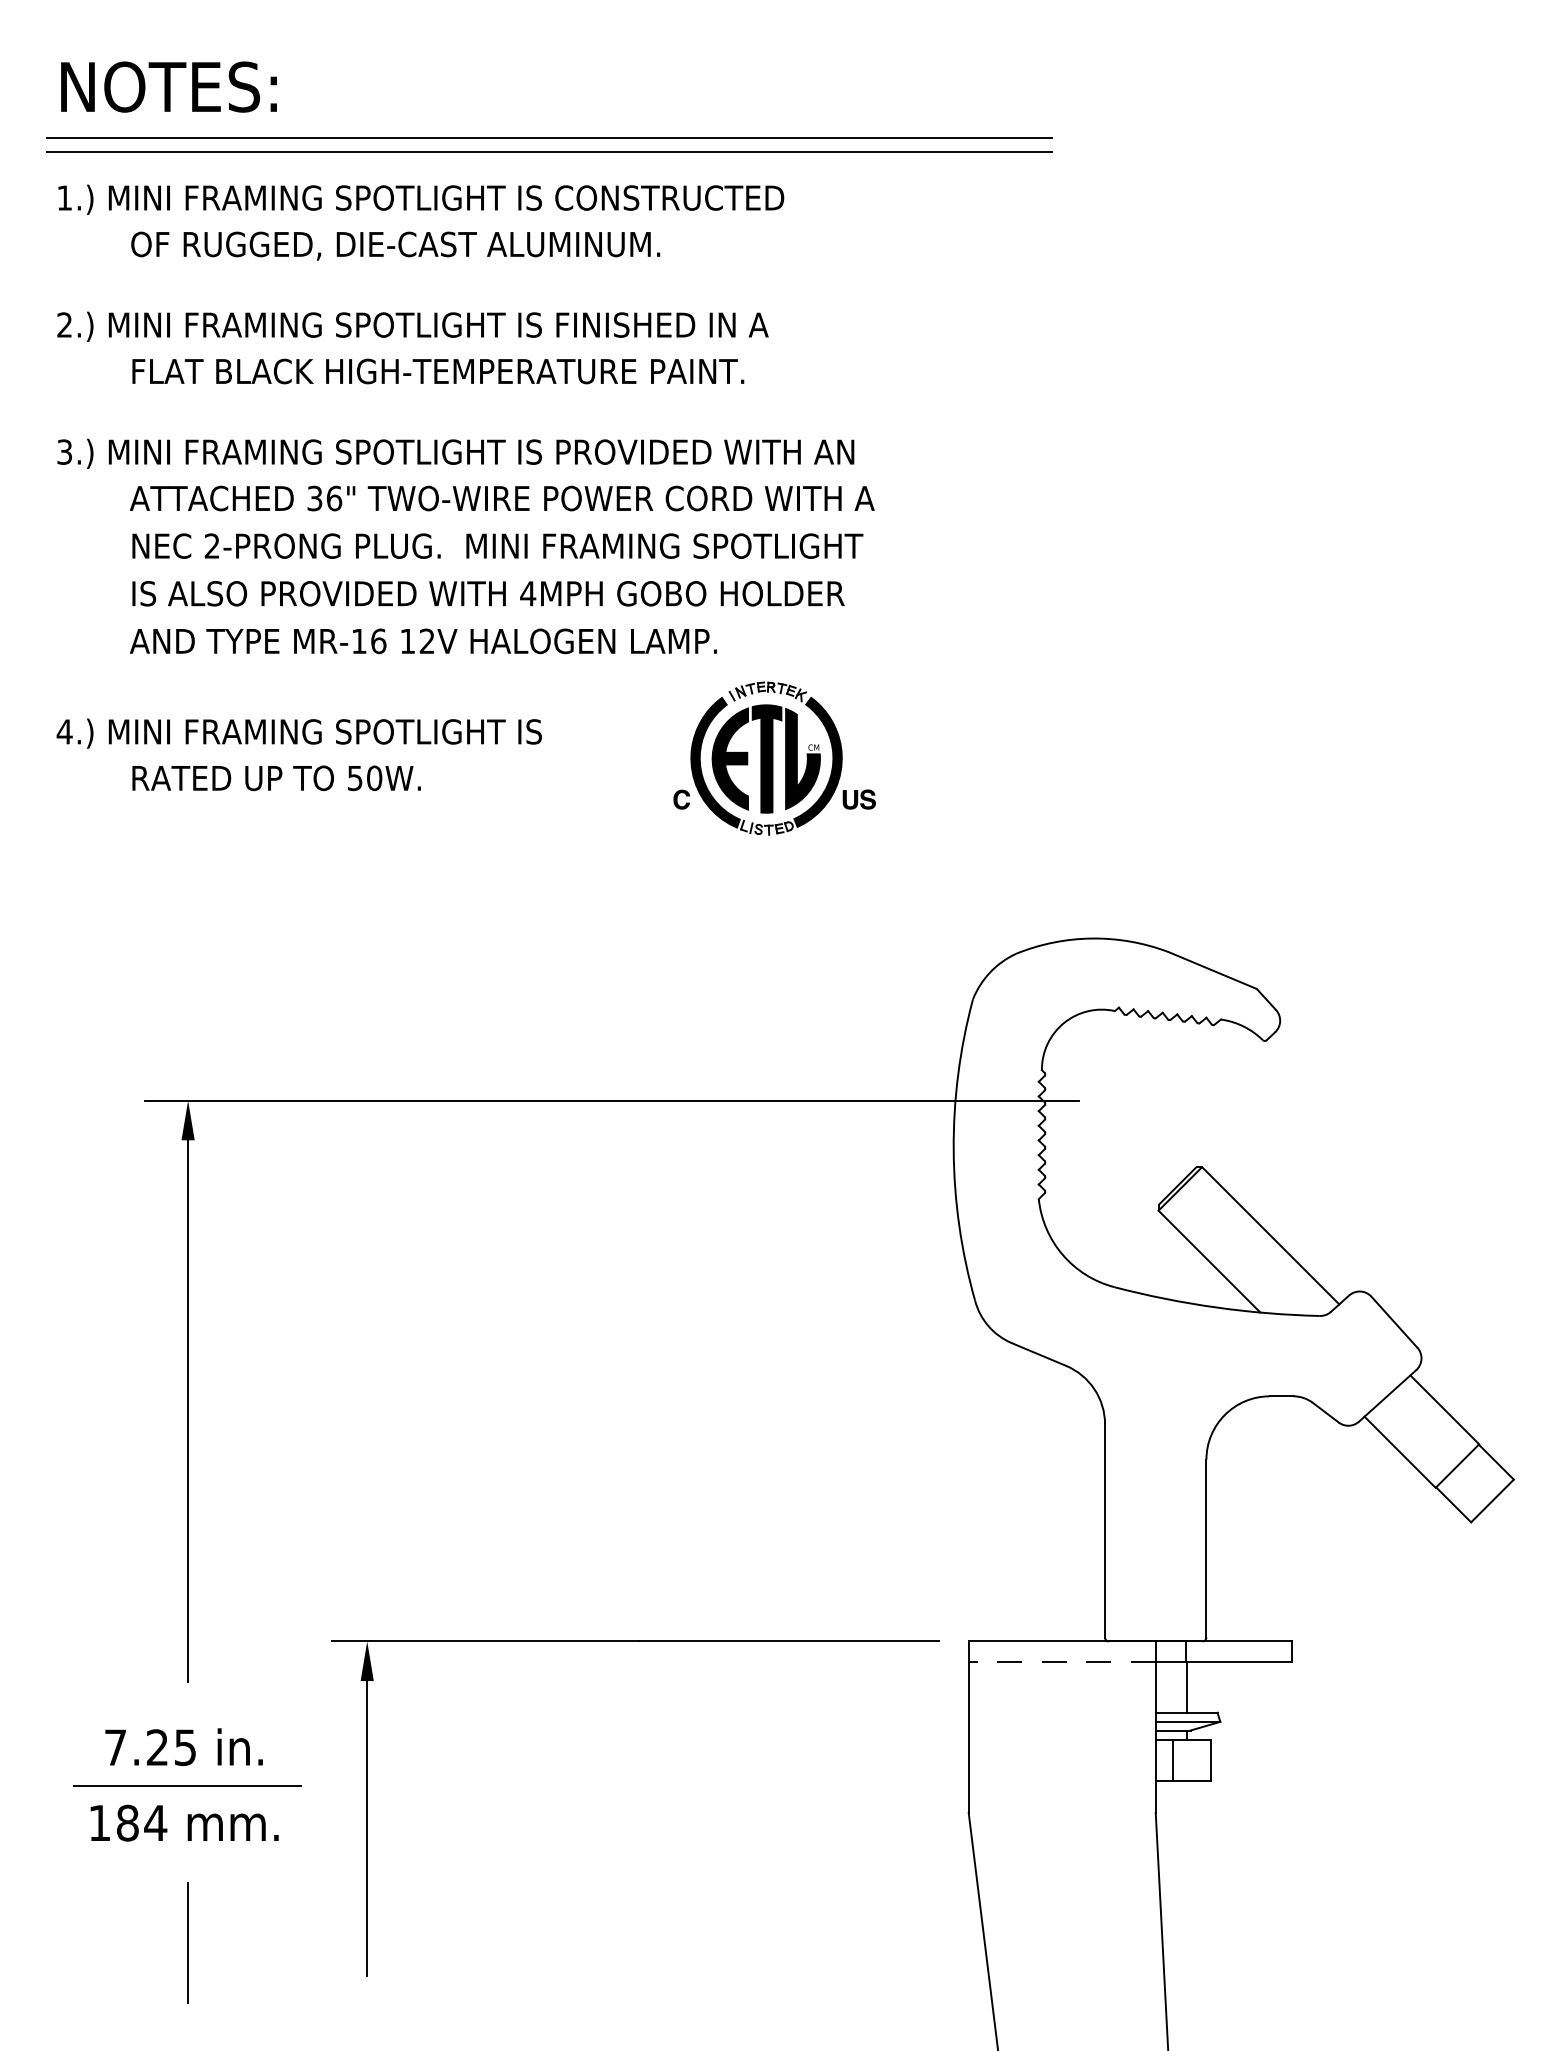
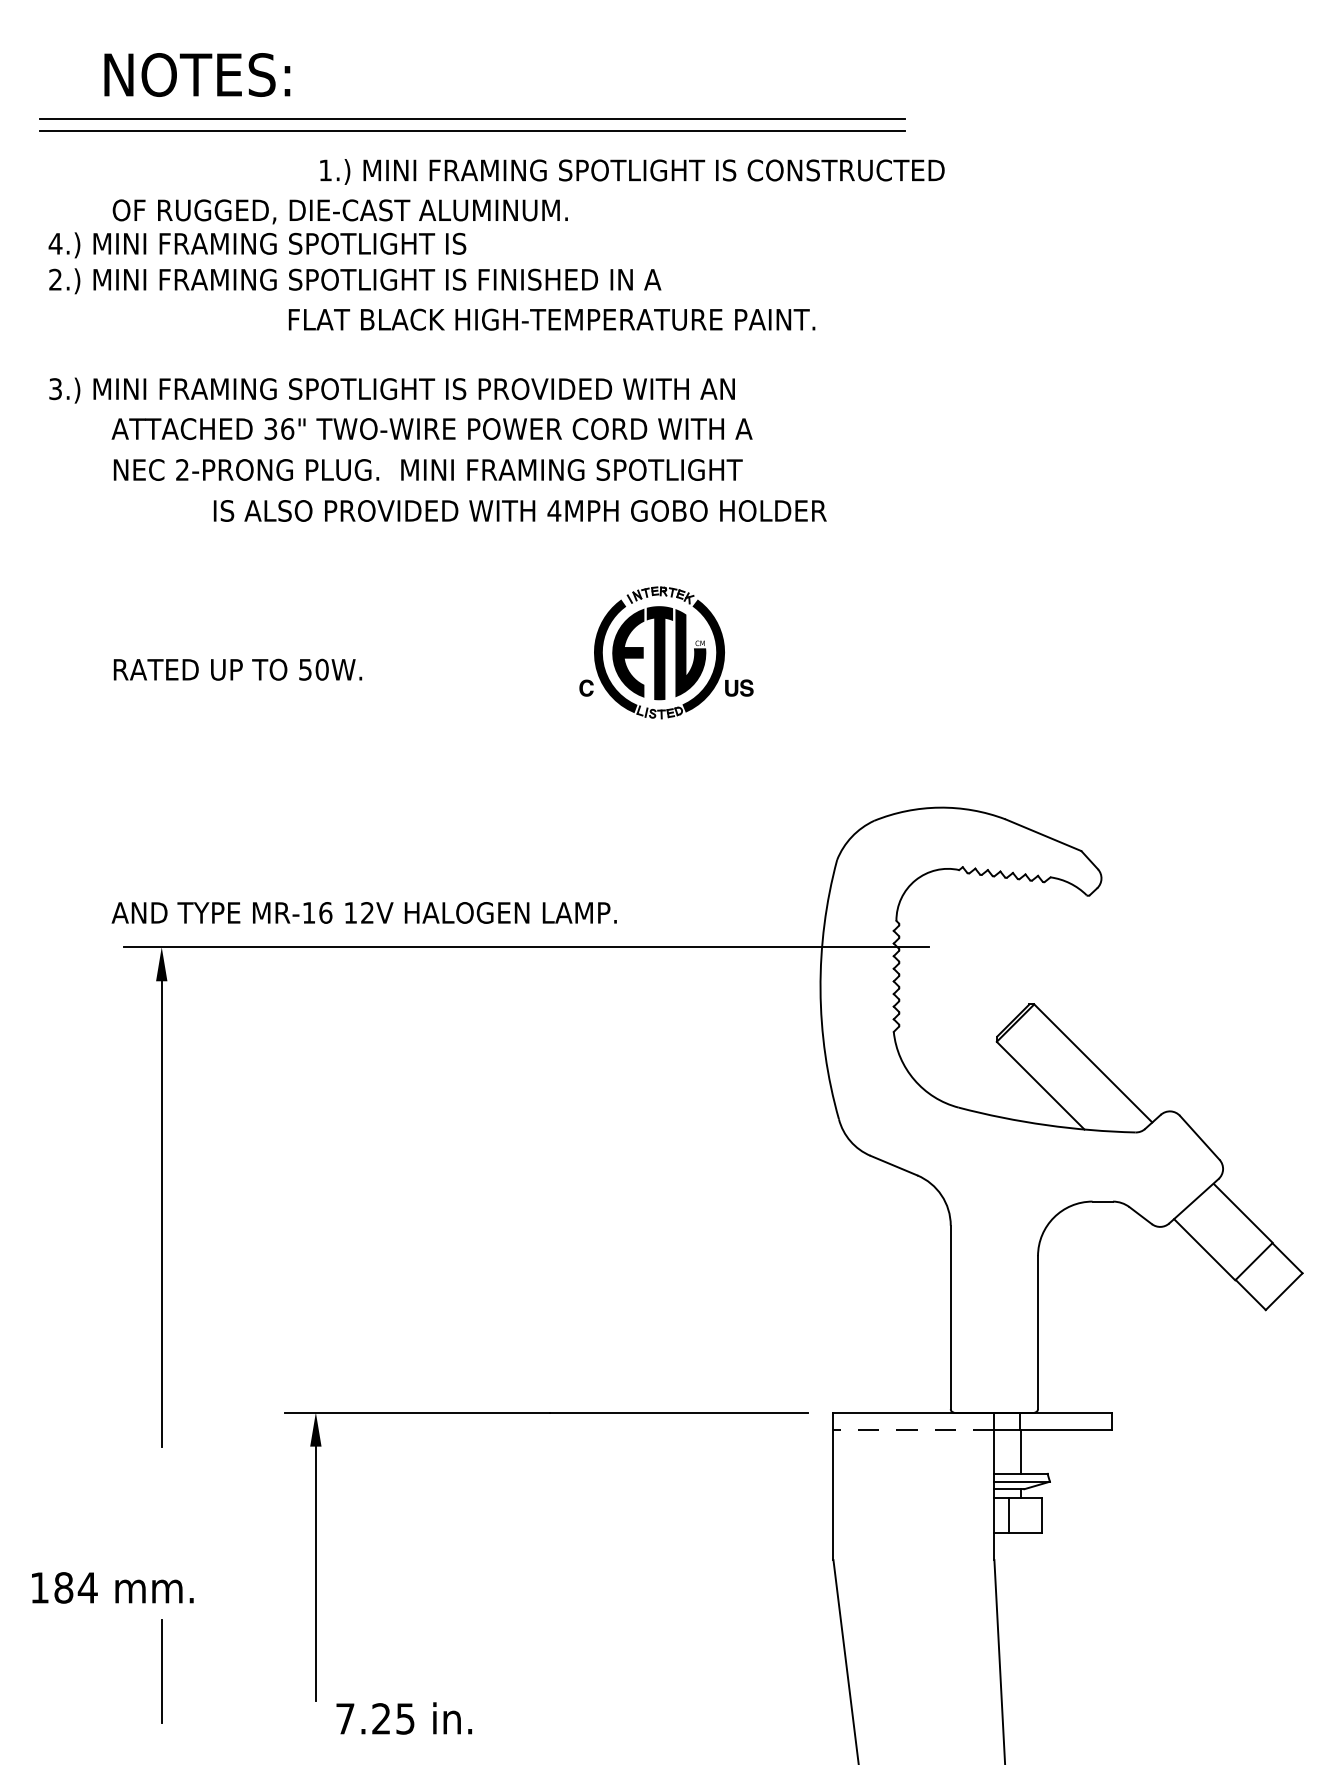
text: (169, 86) -> (197, 74), moved
text: (421, 199) -> (632, 171), moved
text: (437, 371) -> (551, 319), moved
text: (487, 593) -> (519, 510), moved
text: (422, 640) -> (363, 912), moved
text: (299, 733) -> (257, 245), moved
text: (183, 1747) -> (403, 1718), moved
line: (187, 1786) -> (161, 1537), removed
text: (184, 1822) -> (112, 1587), moved

